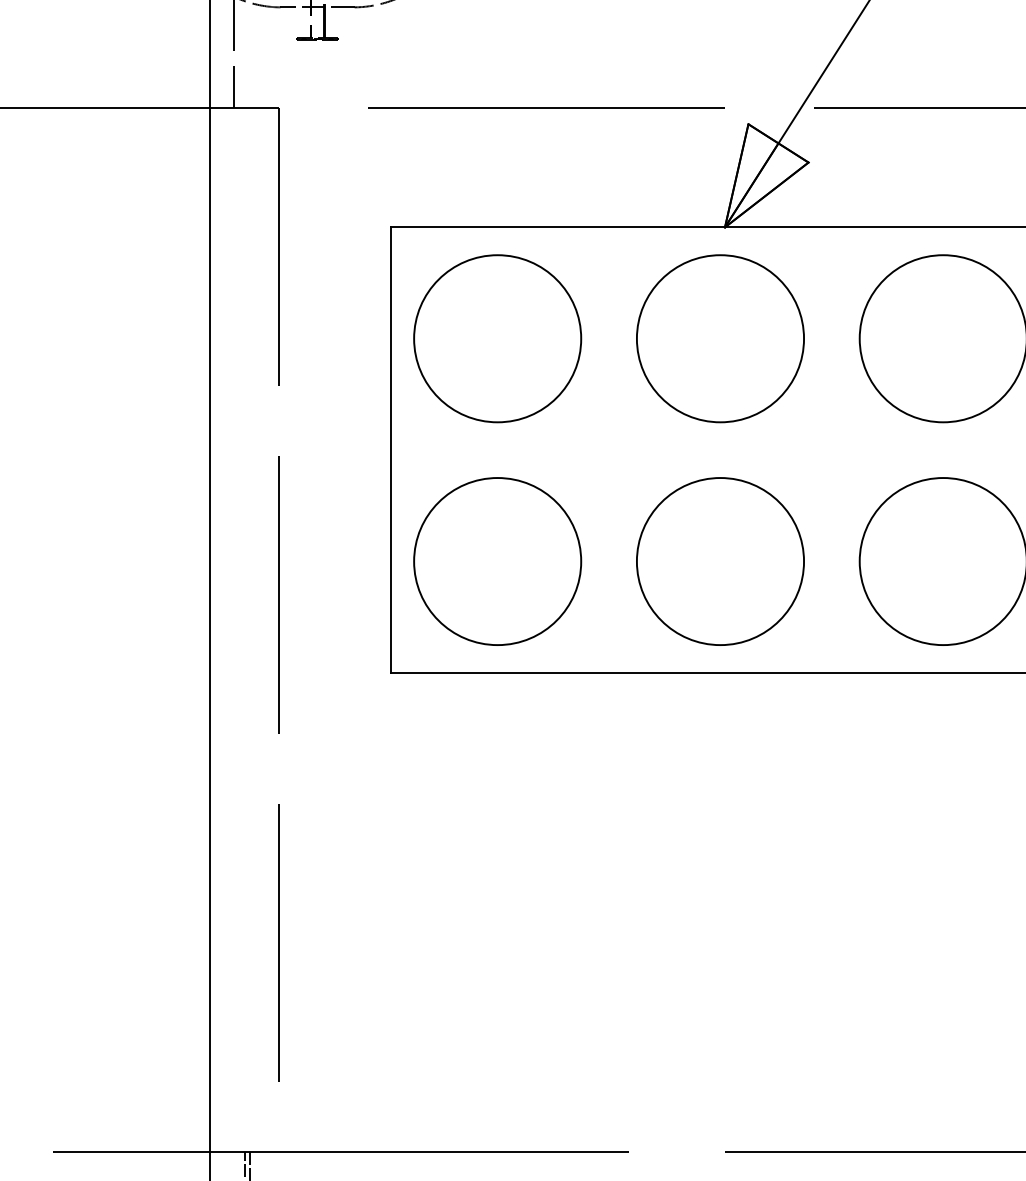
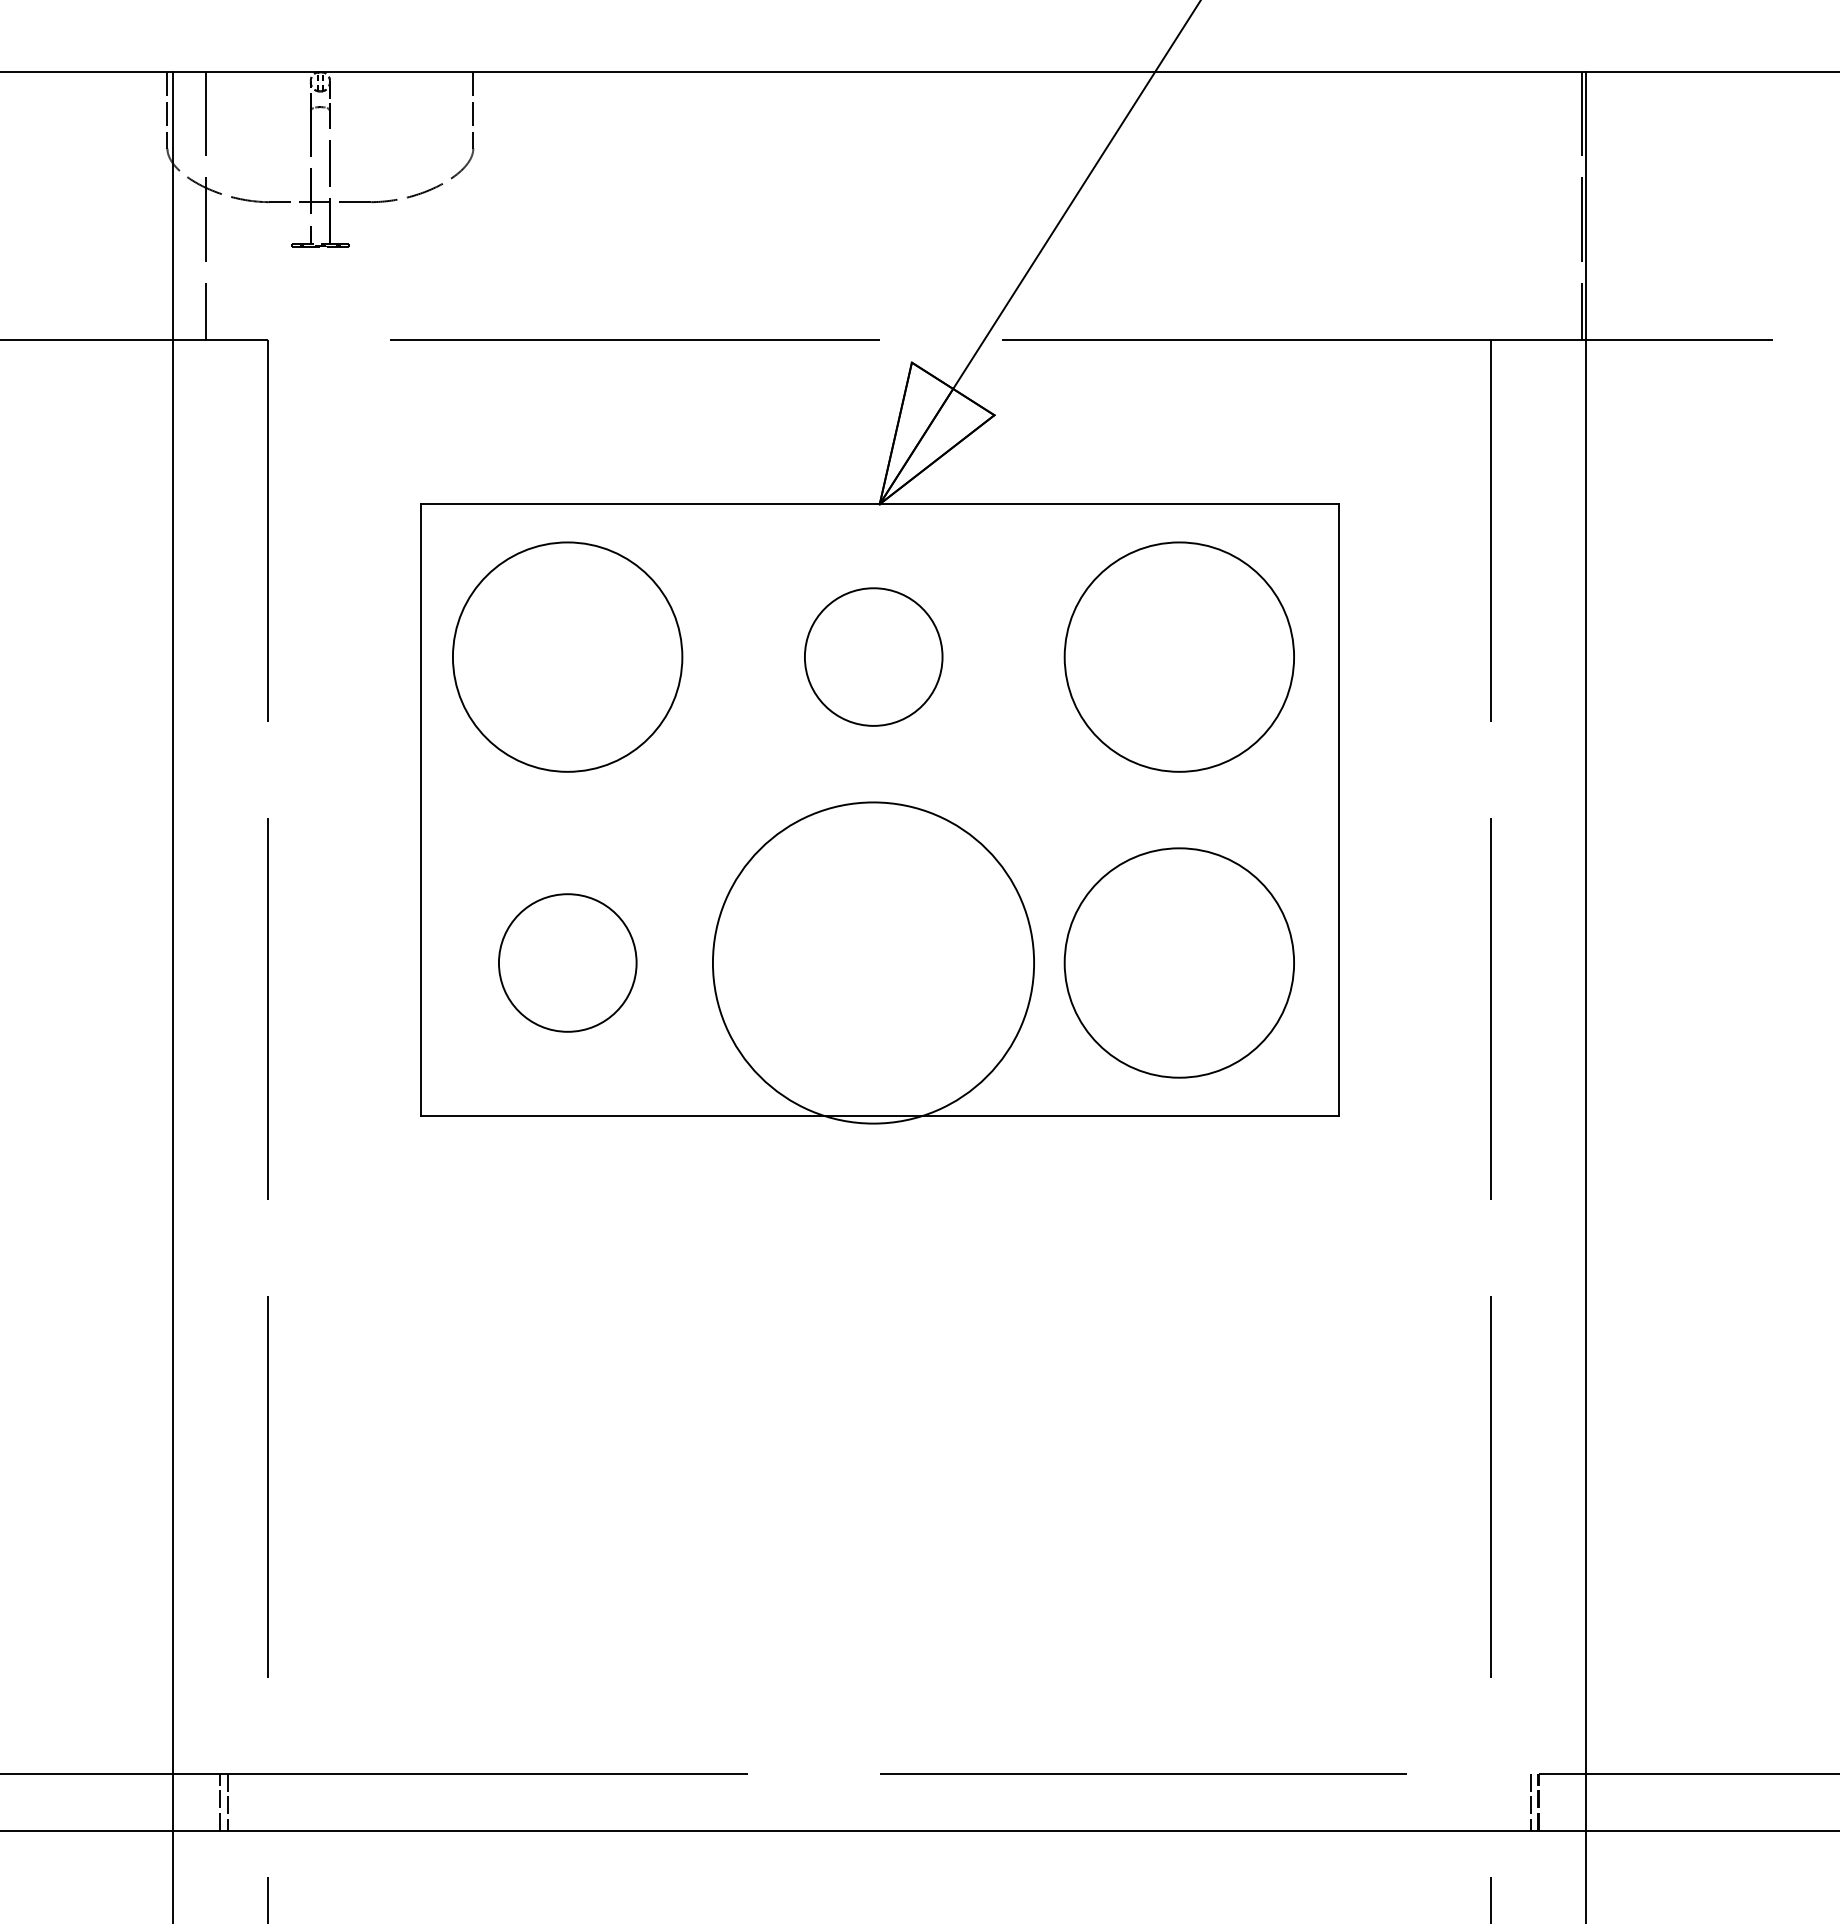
circle: (720, 338) -> (873, 656), size x0.6
circle: (497, 561) -> (567, 962), size x0.6
circle: (720, 561) -> (873, 962), size x1.4

